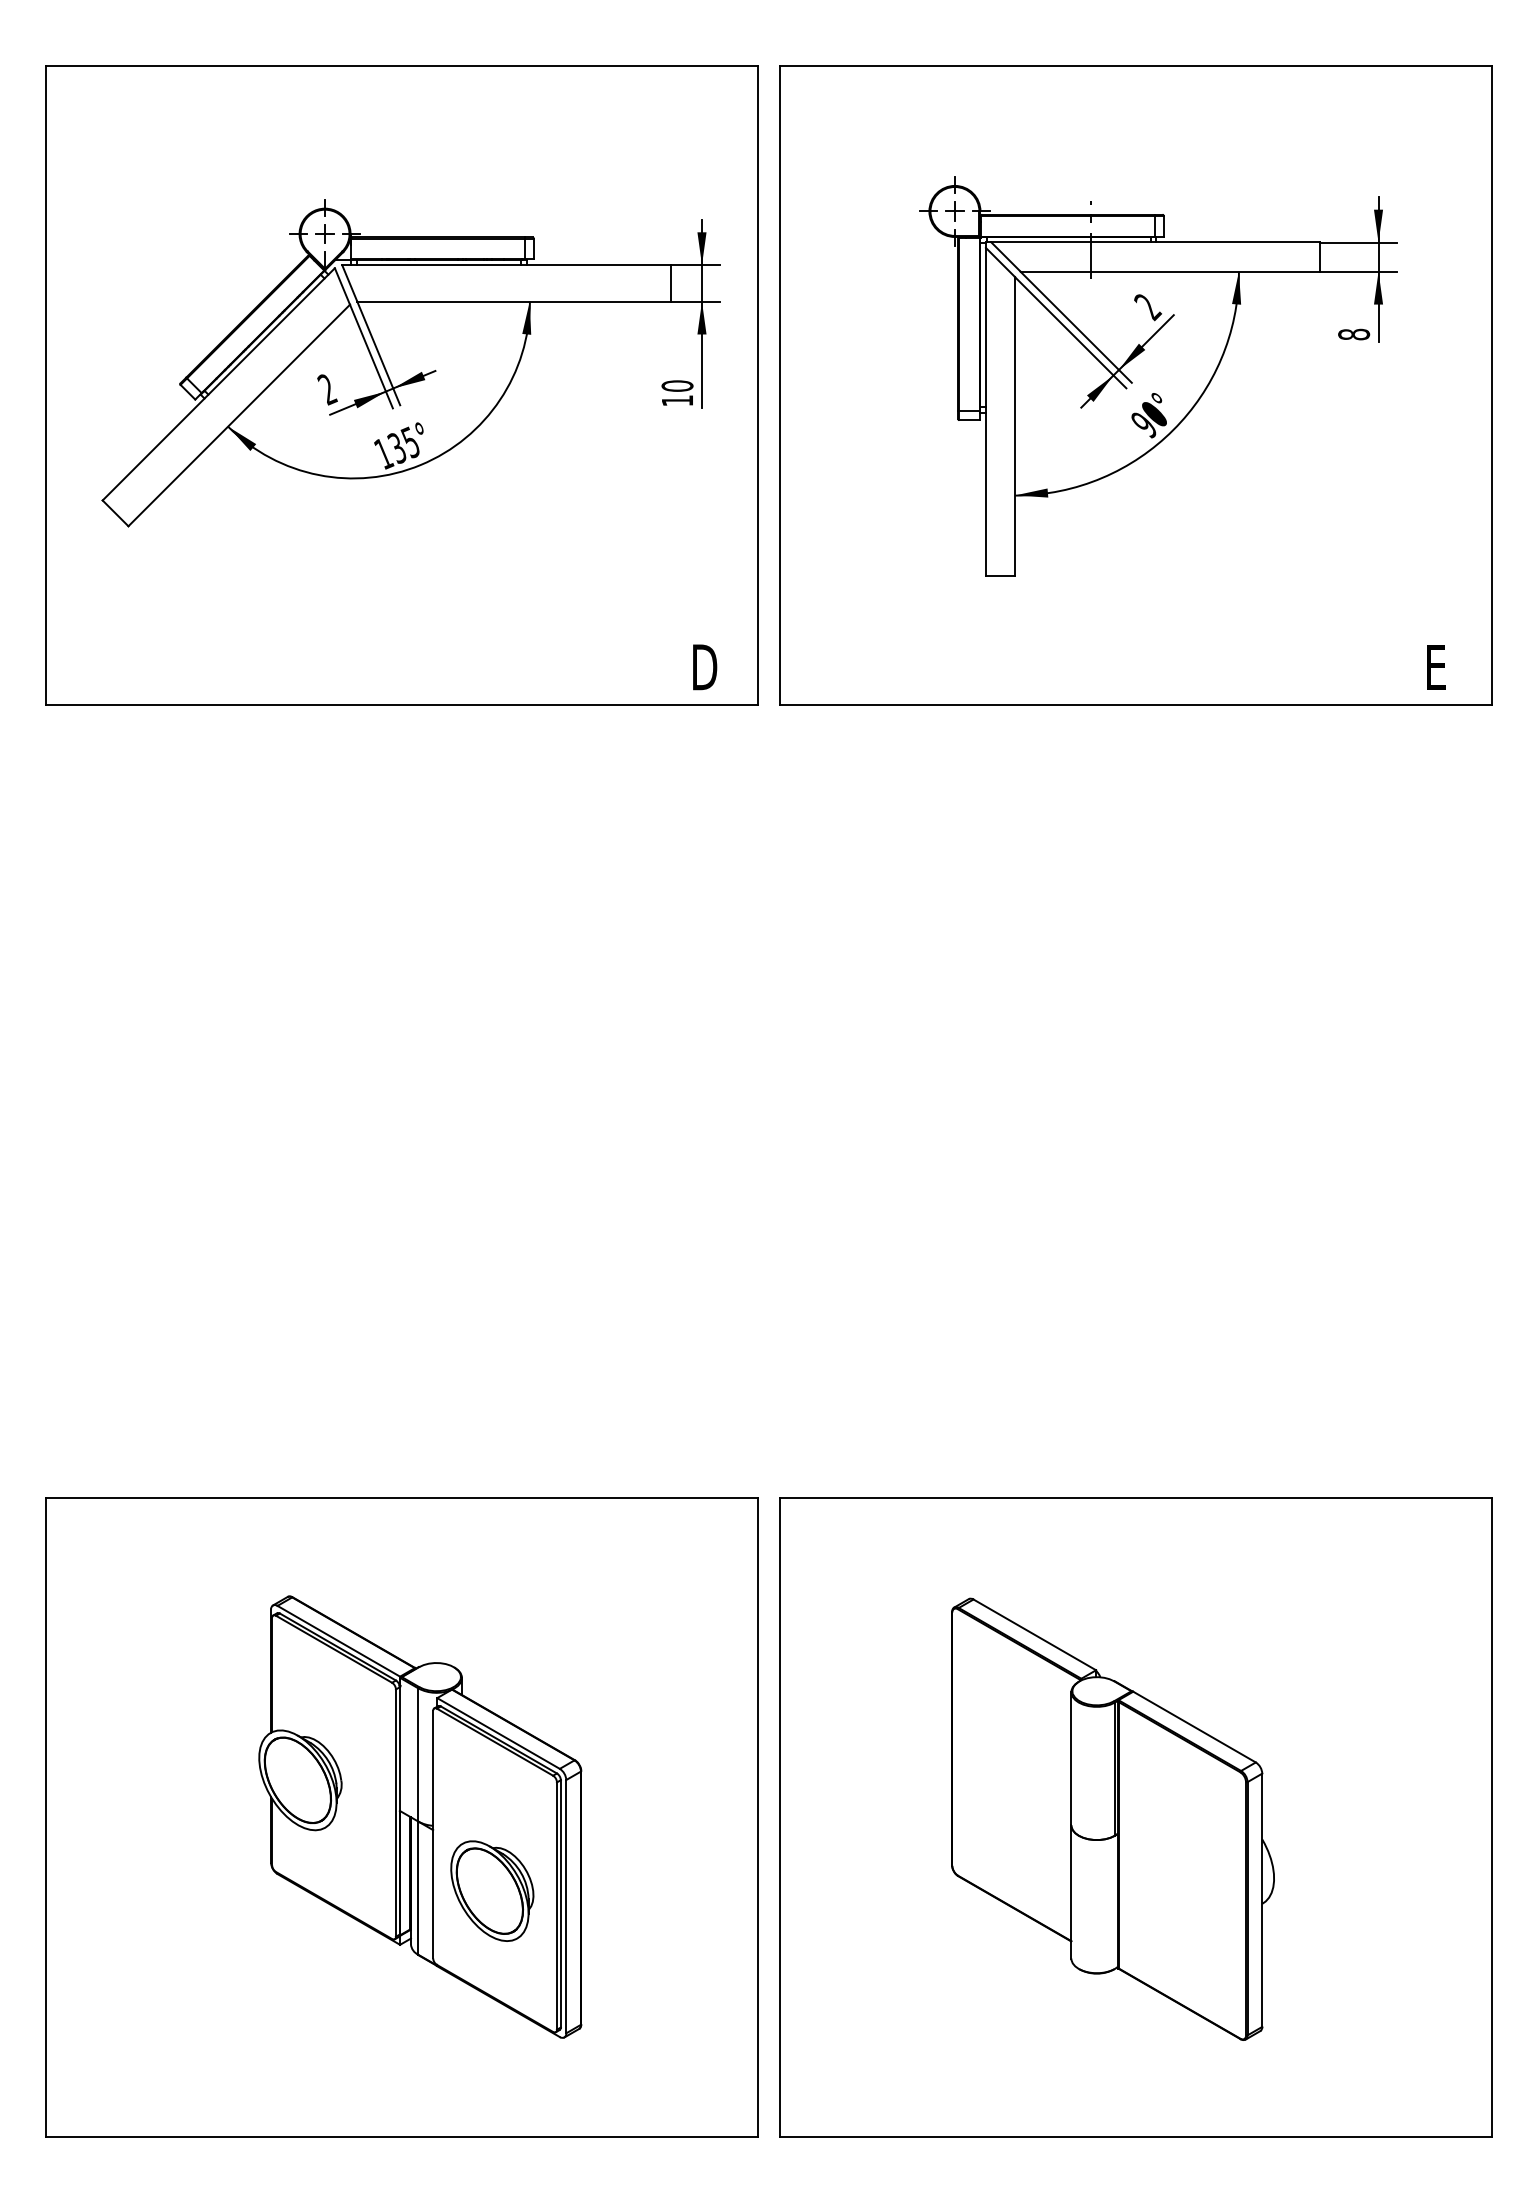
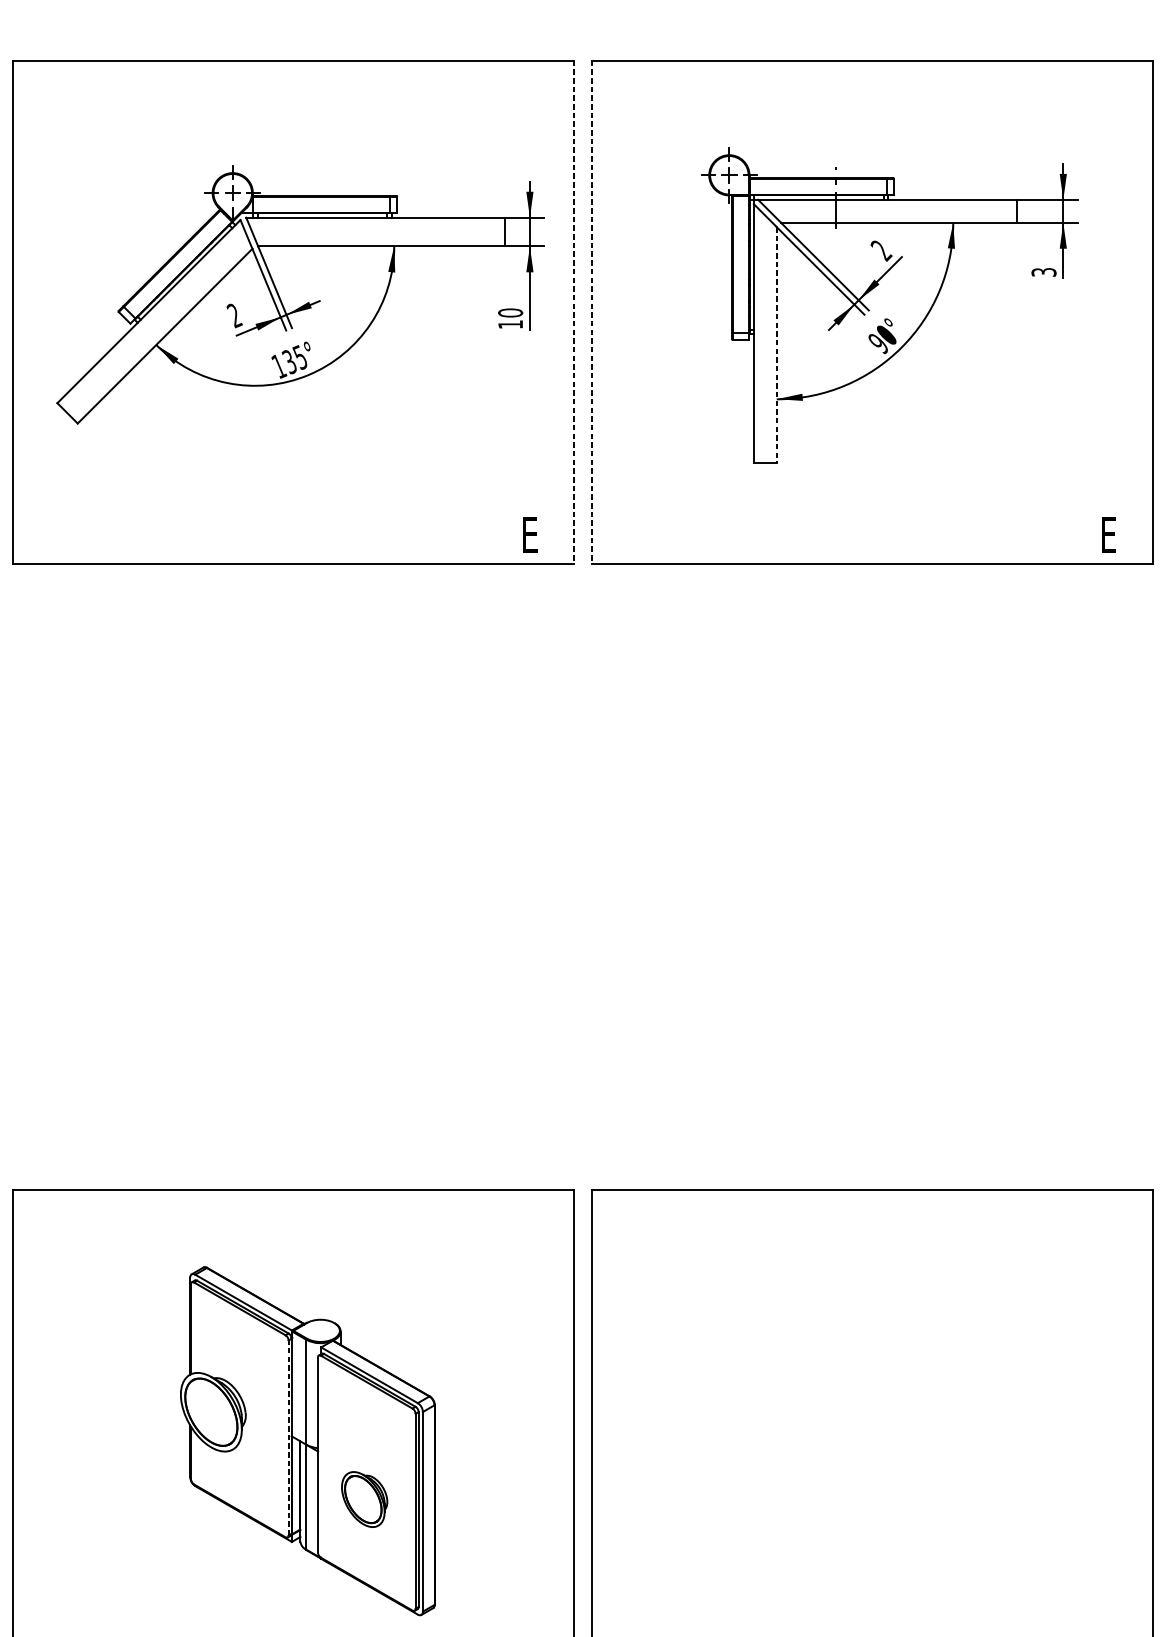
text: (1354, 334) -> (1044, 272), 8 -> 3
line: (757, 385) -> (573, 312), solid -> dashed
line: (780, 385) -> (591, 312), solid -> dashed
line: (1015, 426) -> (777, 344), solid -> dashed
text: (705, 667) -> (532, 534), D -> E
line: (395, 1813) -> (288, 1438), solid -> dashed
part: (1112, 1818) -> (853, 1442), removed
part: (492, 1890) -> (364, 1499), size x0.7

